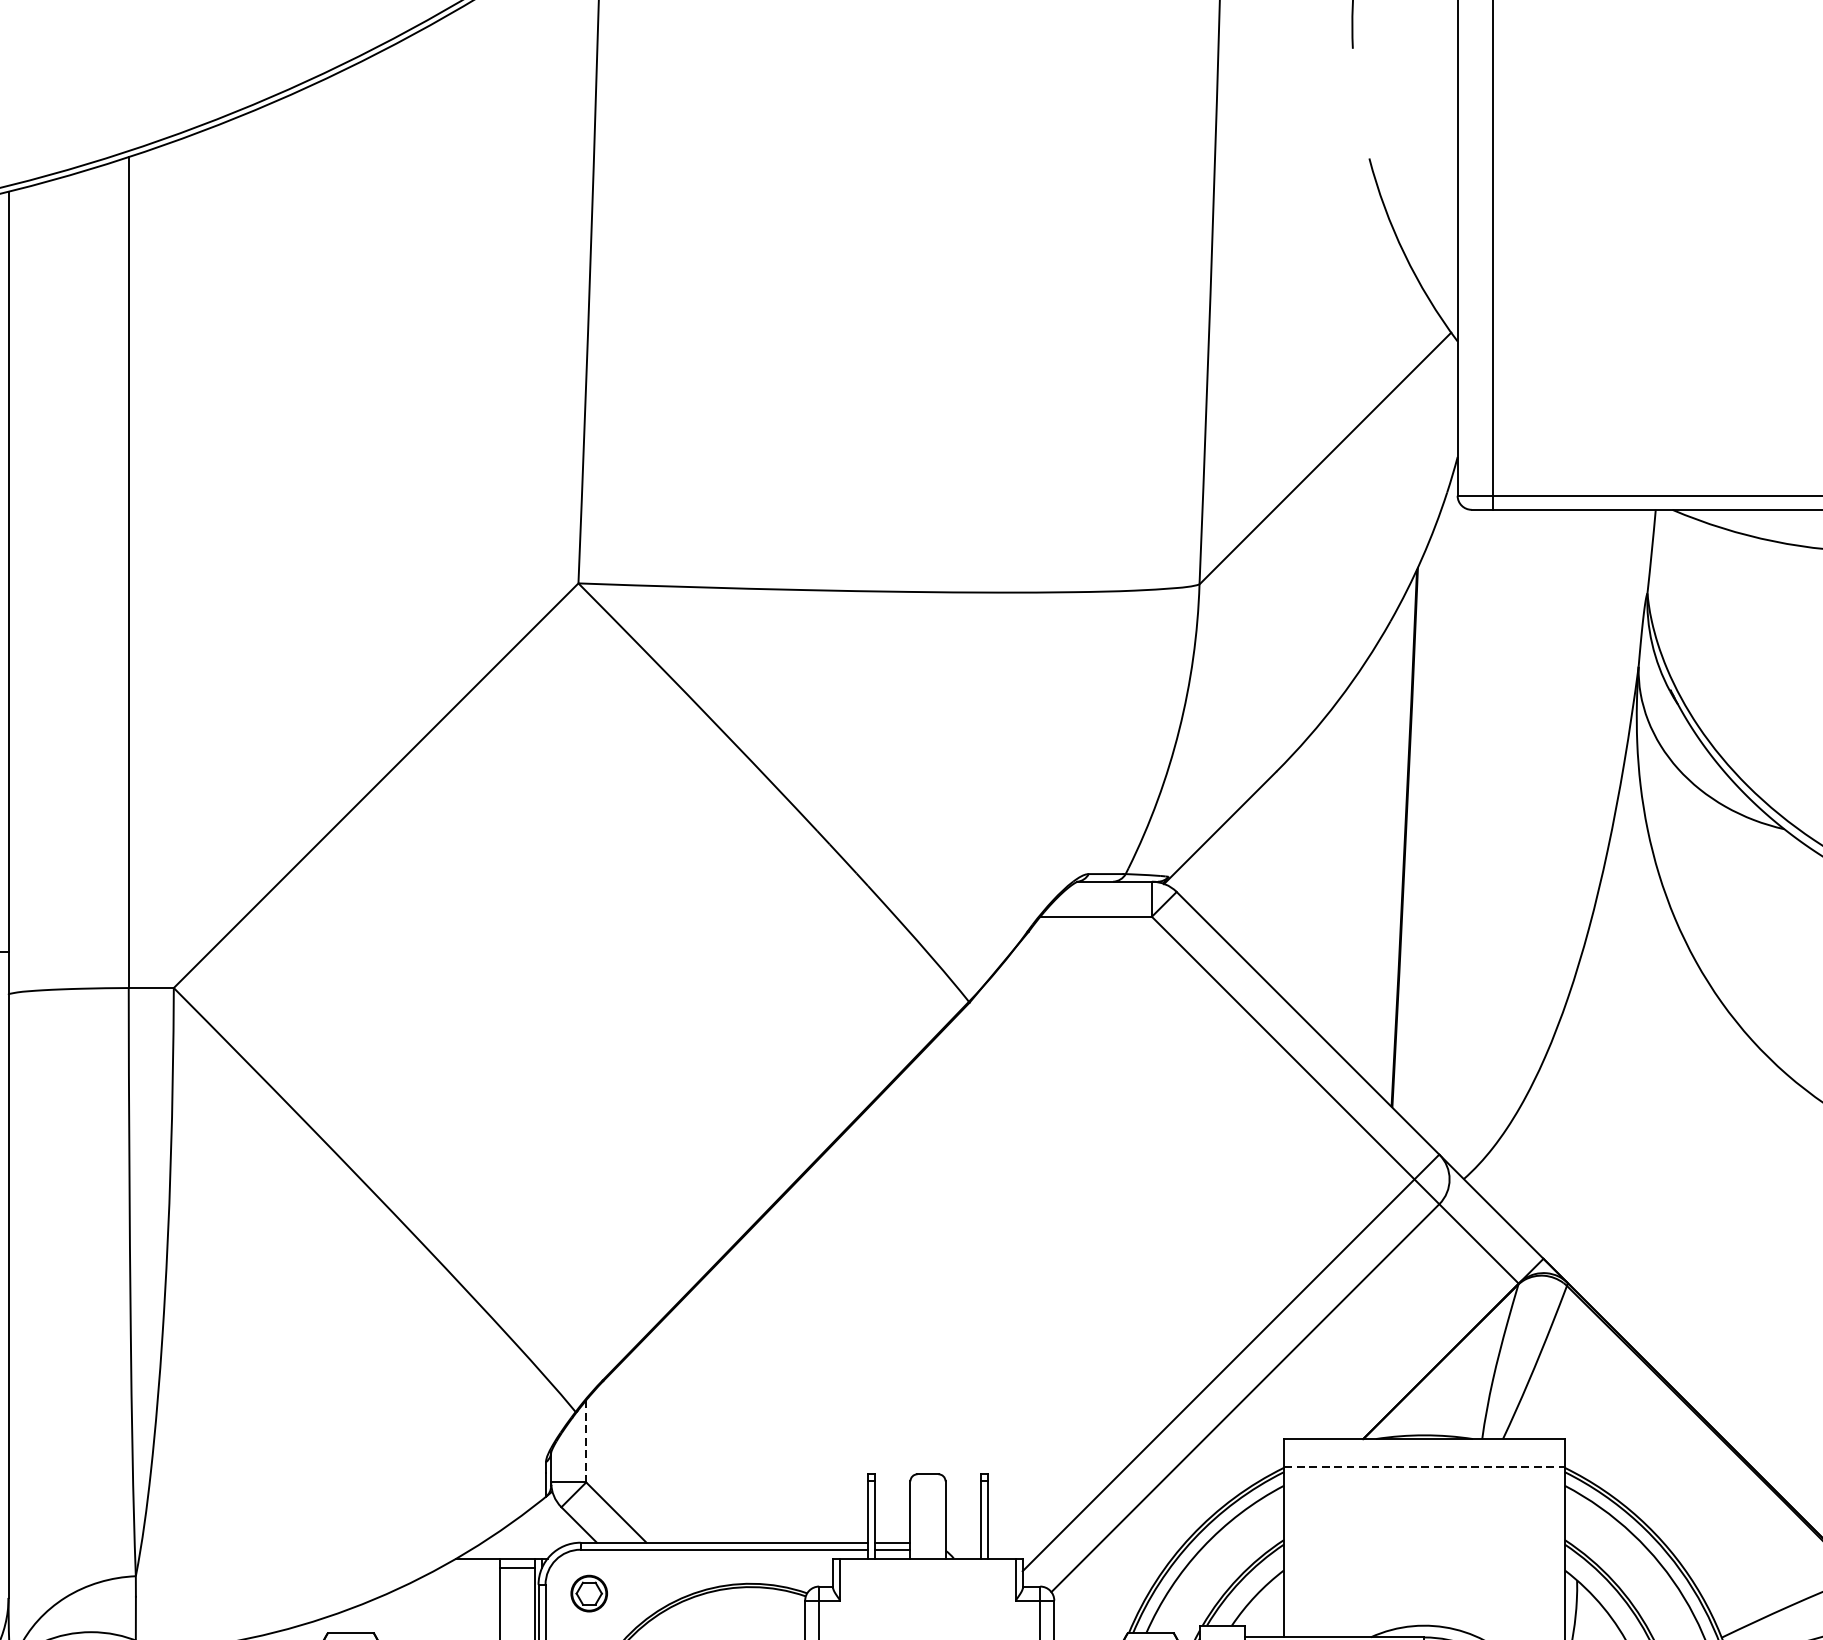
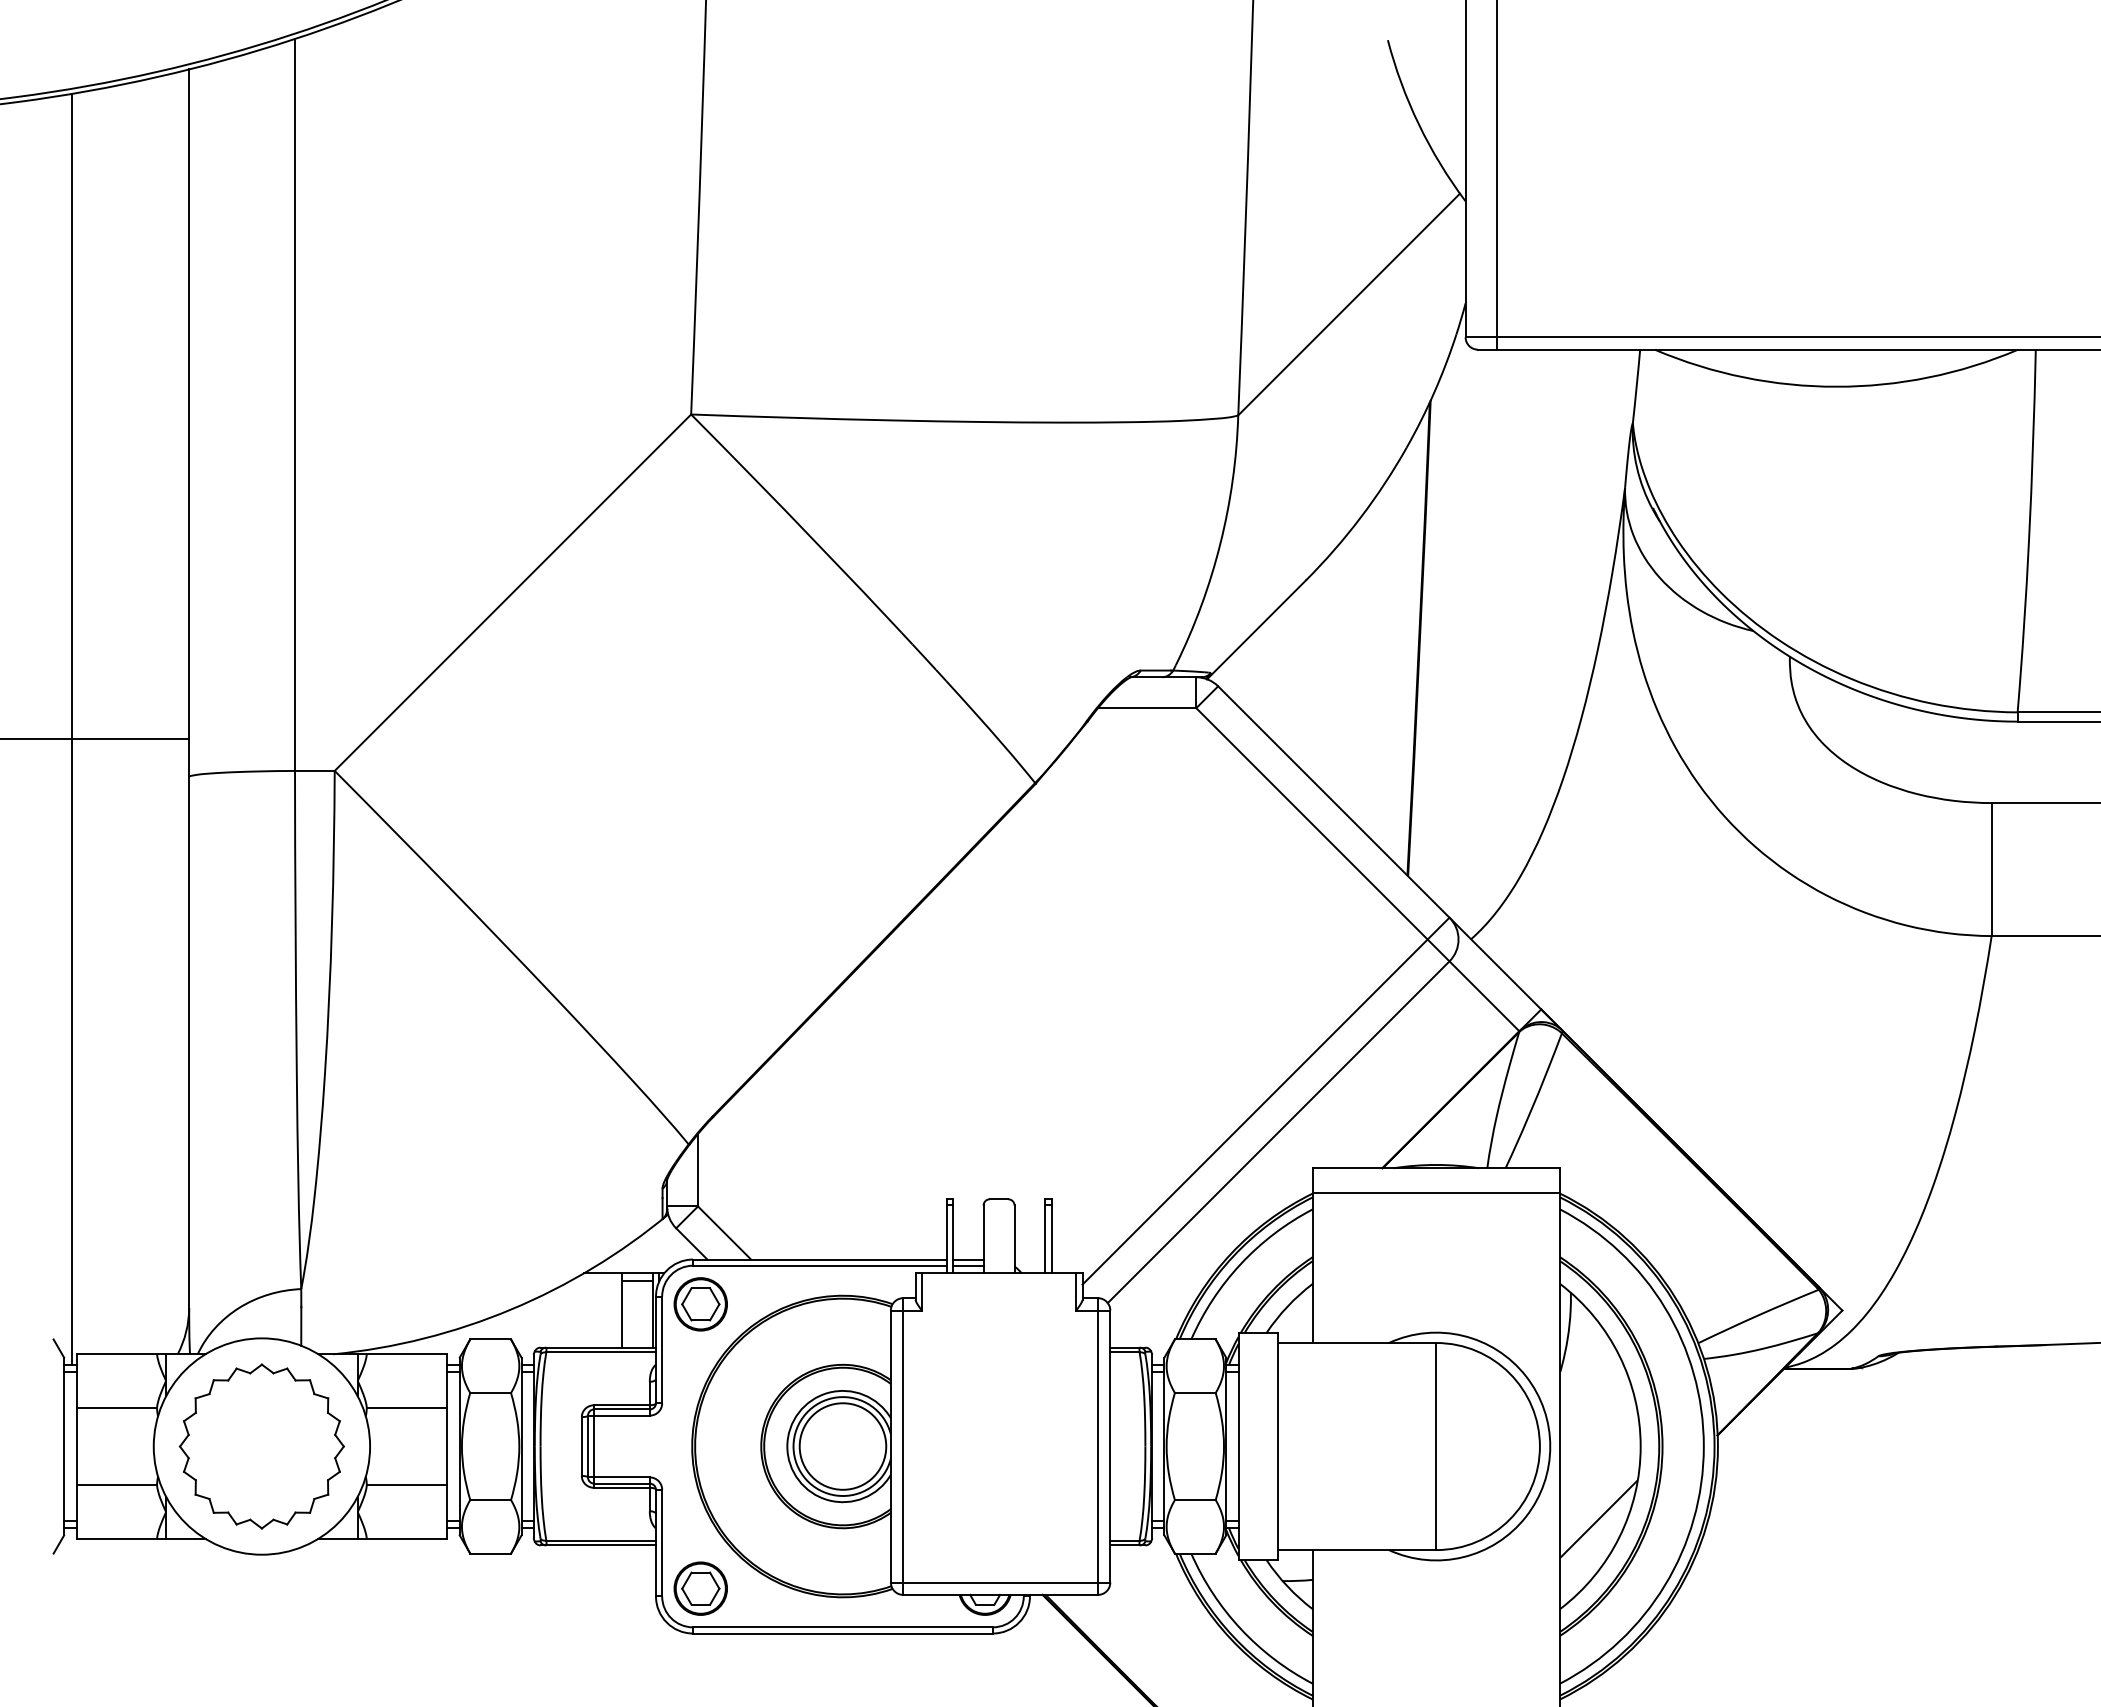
line: (586, 1441) -> (698, 1170), dashed -> solid
line: (1424, 1467) -> (1436, 1193), dashed -> solid
part: (589, 1593) -> (700, 1304), size x1.67

